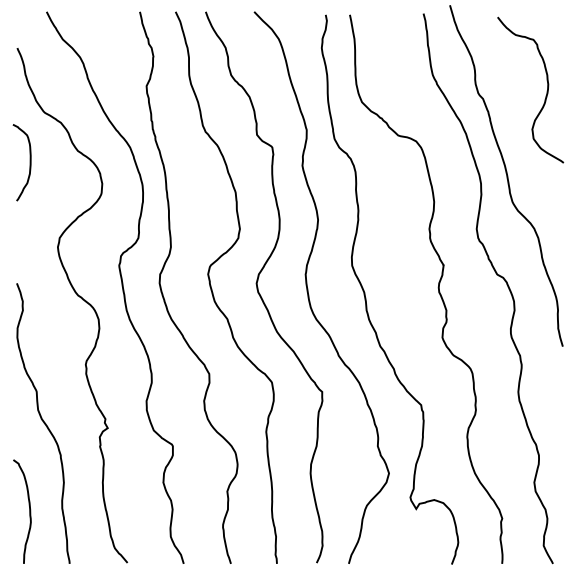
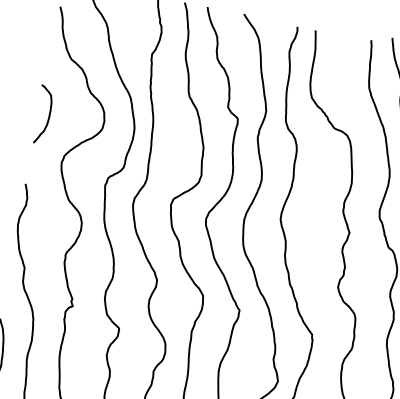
curve: (29, 162) -> (48, 115), moved

